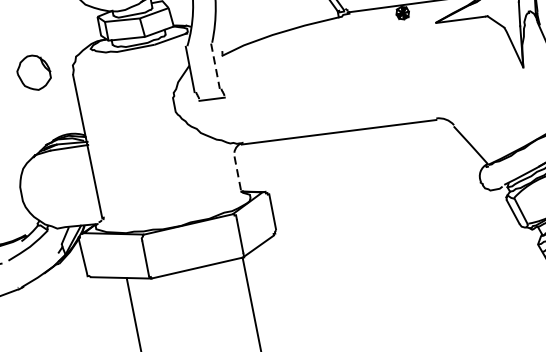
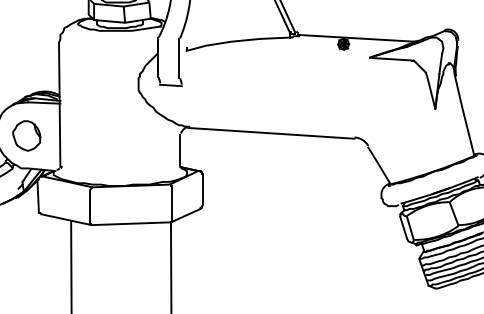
line: (215, 66) -> (179, 58), dashed -> solid
part: (33, 72) -> (26, 135), moved
line: (237, 172) -> (180, 150), dashed -> solid

